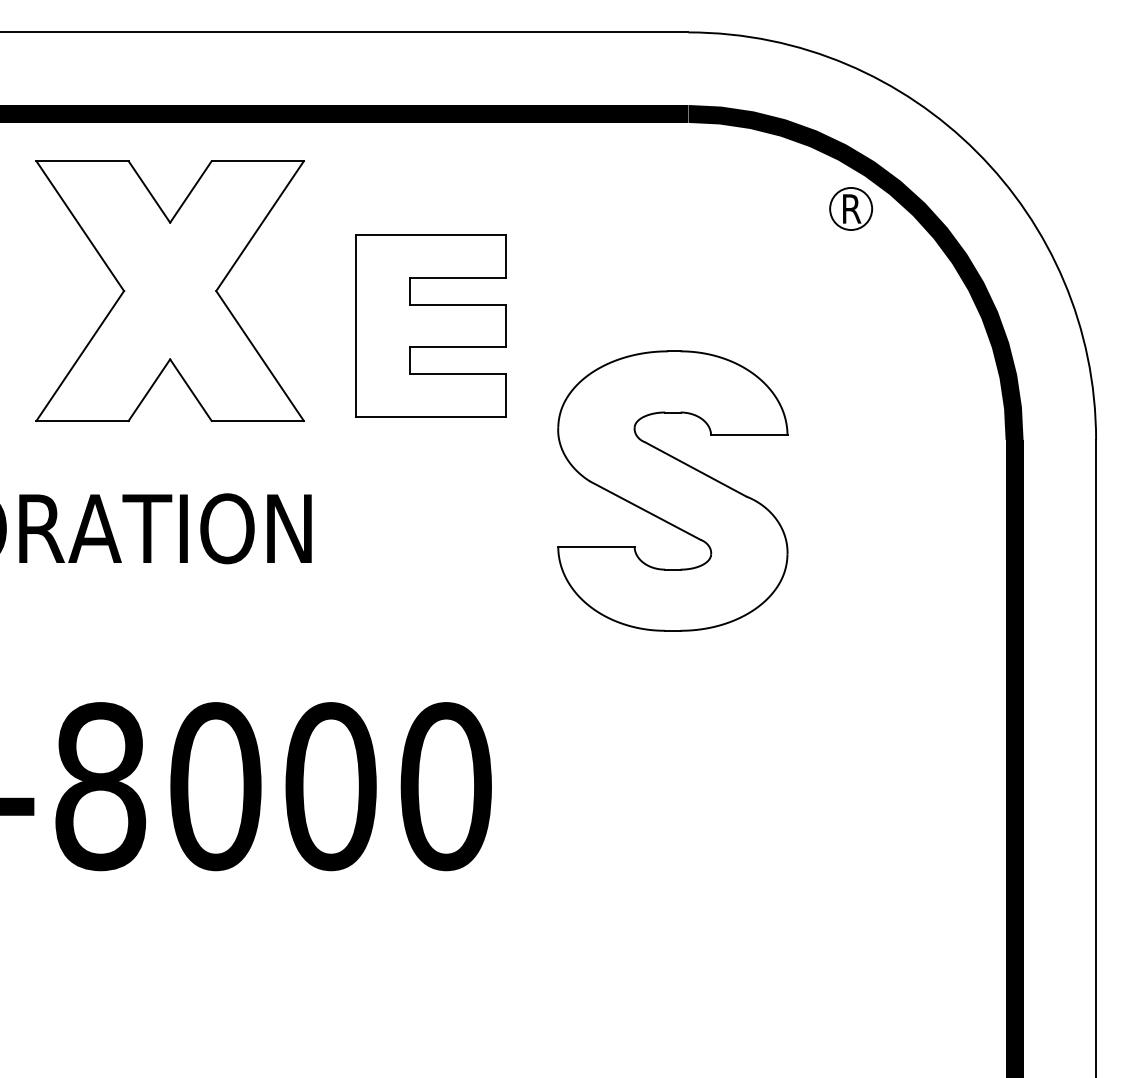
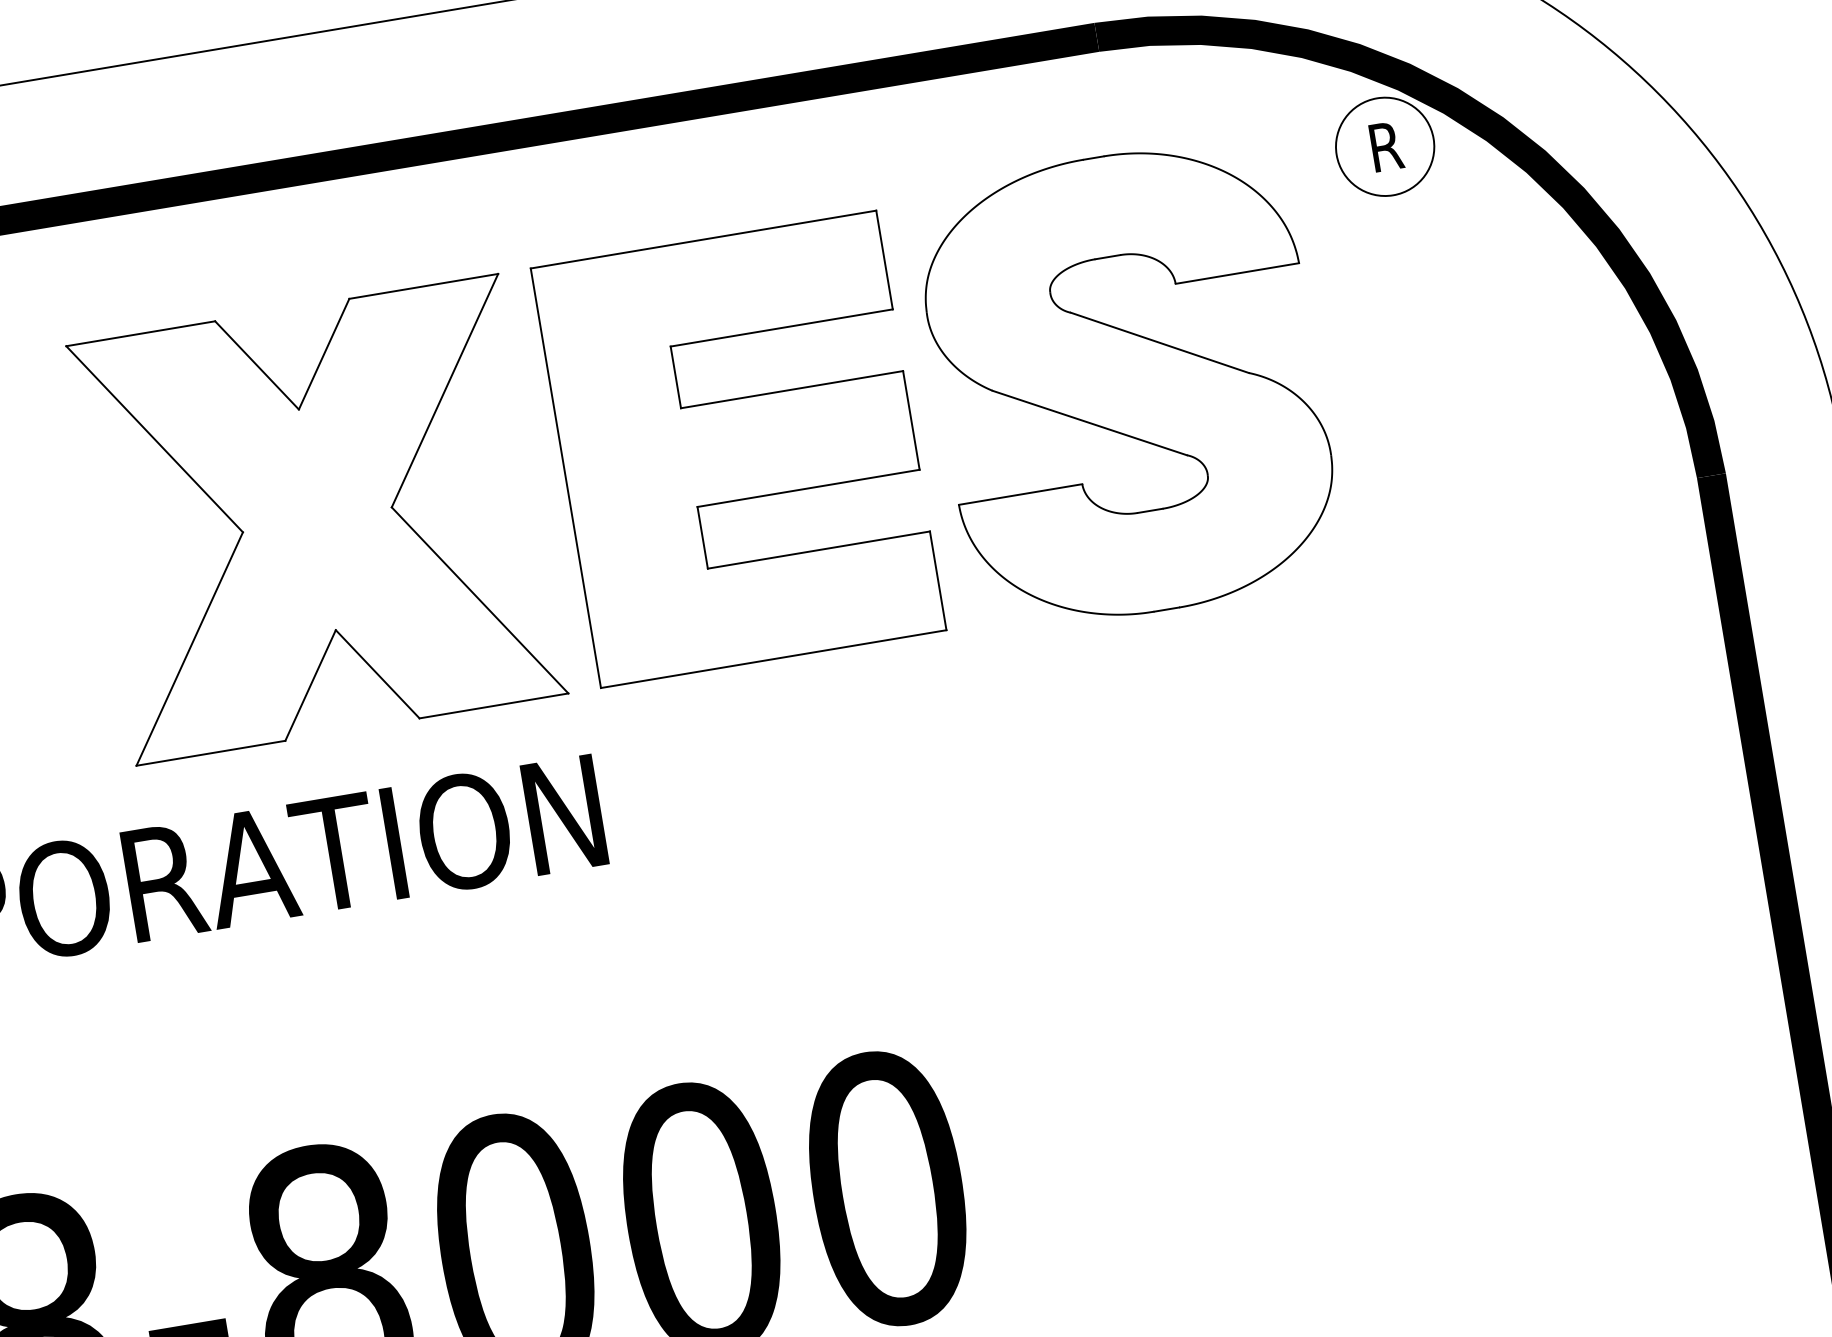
circle: (851, 208) -> (1385, 145), size x1.43
part: (169, 290) -> (316, 519), moved
part: (430, 325) -> (737, 448), size x1.43
part: (672, 490) -> (1128, 383), moved

